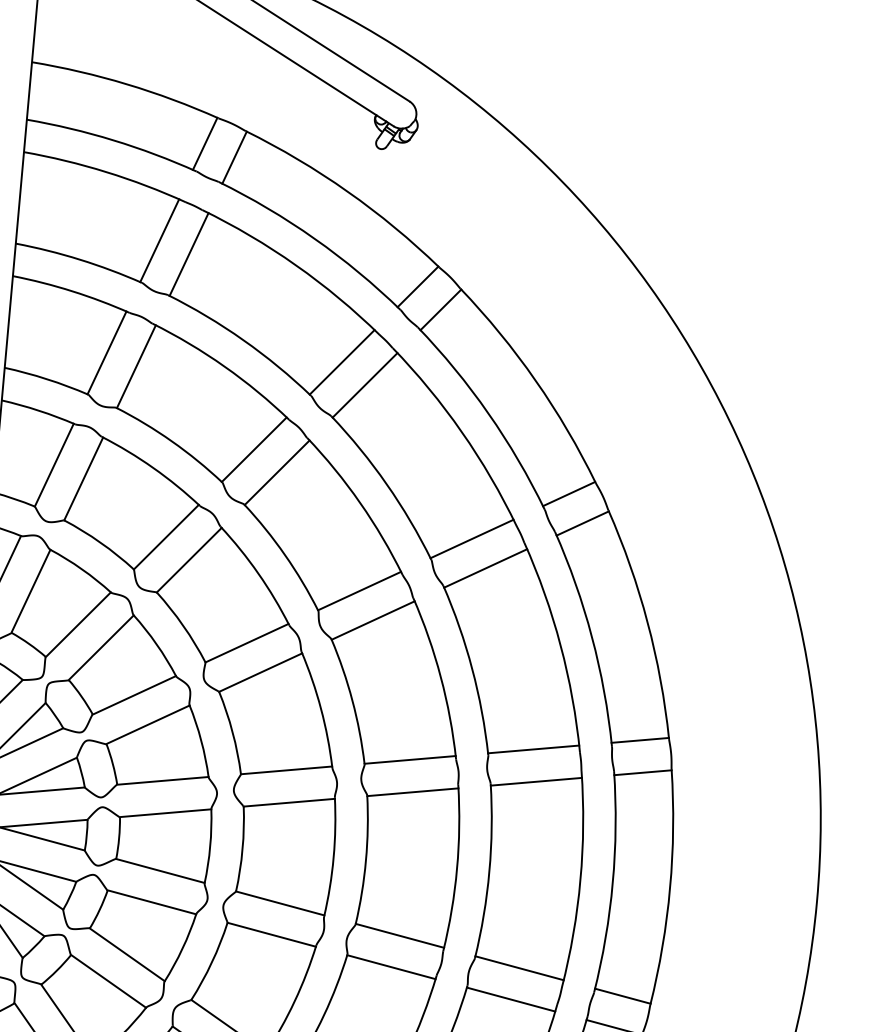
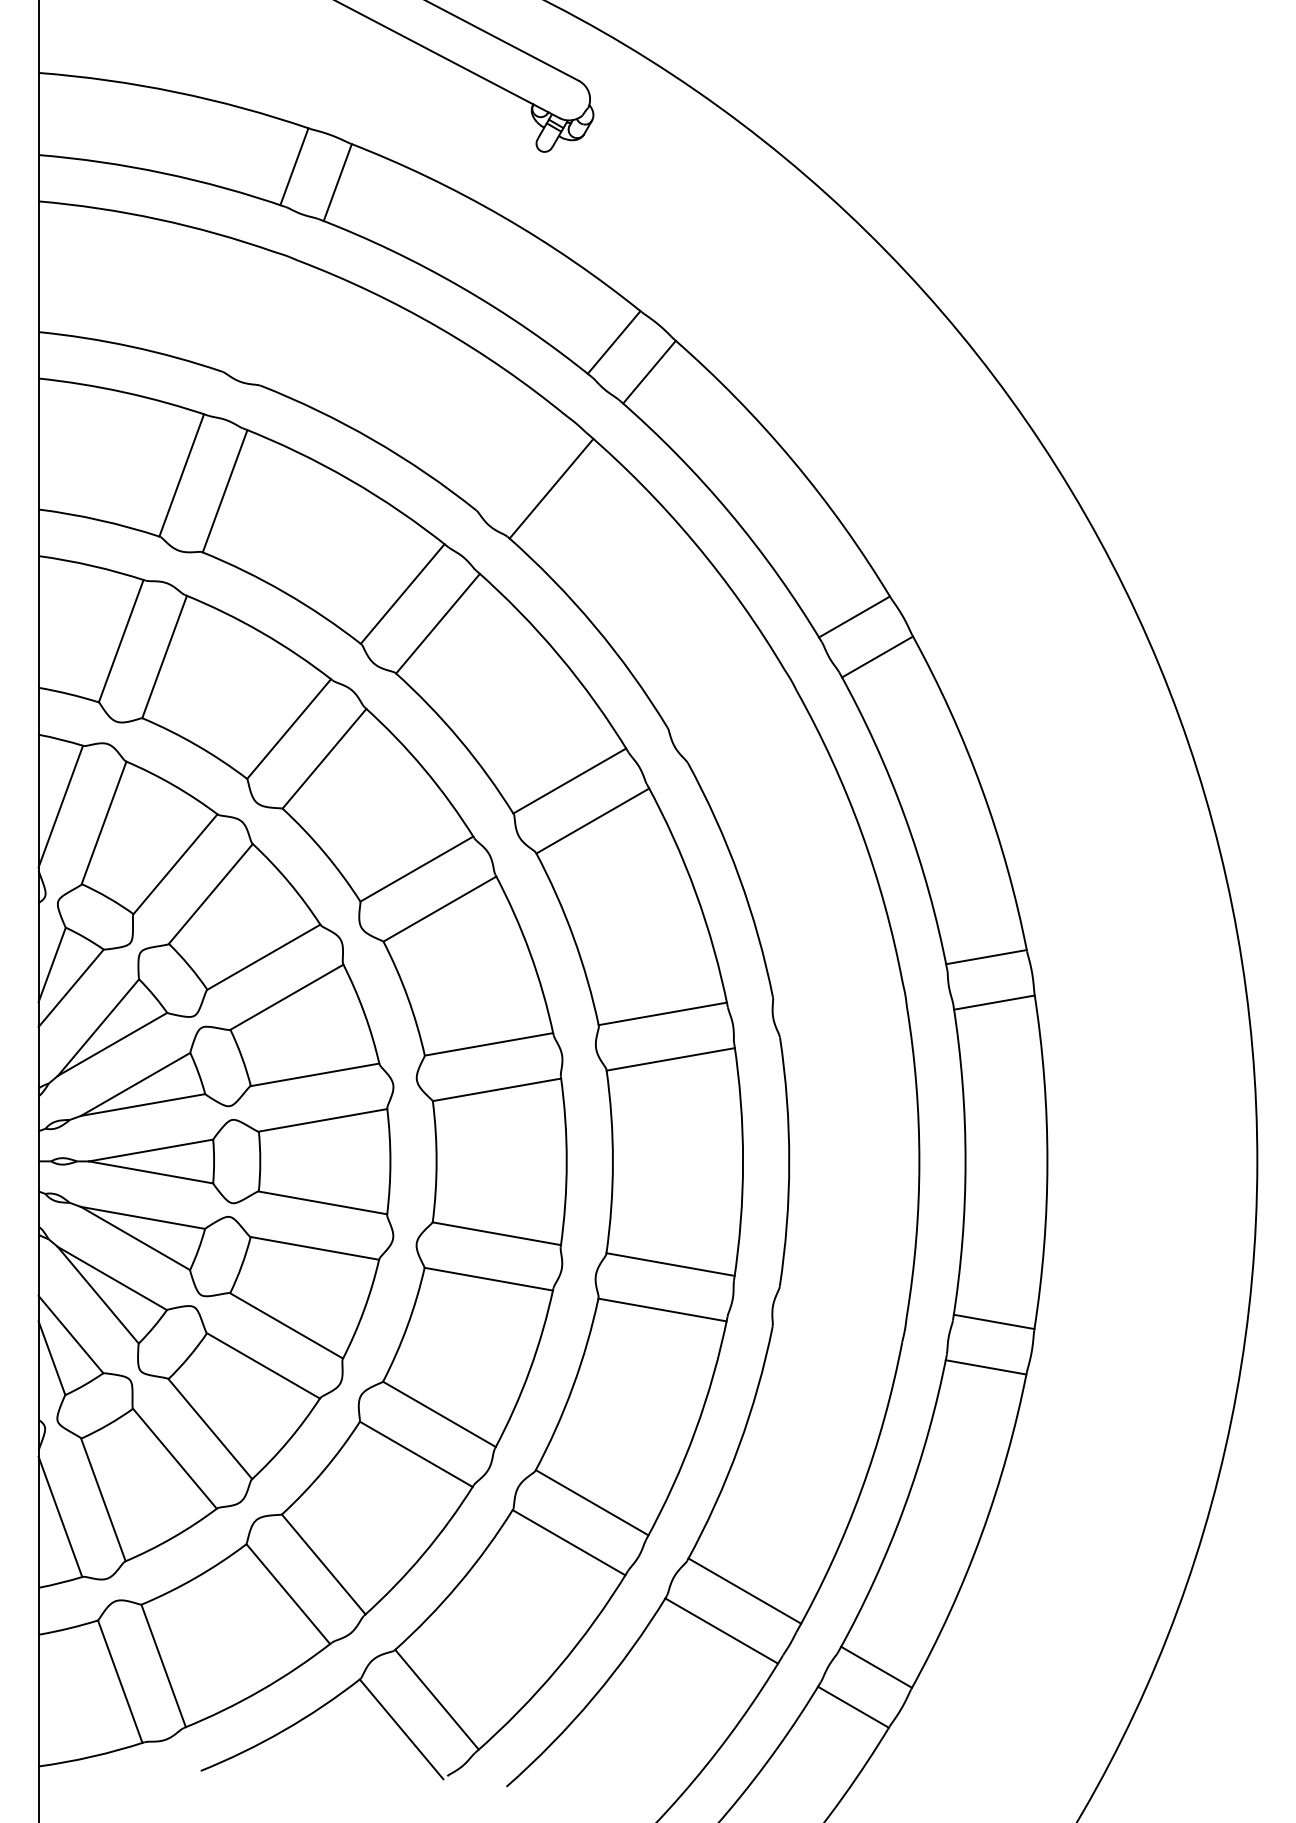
line: (159, 240) -> (241, 309), removed
line: (189, 254) -> (285, 325), removed
line: (342, 361) -> (516, 458), removed
line: (472, 538) -> (722, 692), removed
line: (485, 568) -> (745, 732), removed
line: (533, 749) -> (836, 983), removed
line: (536, 781) -> (844, 1028), removed
line: (519, 967) -> (844, 1294), removed
line: (511, 999) -> (836, 1340), removed

